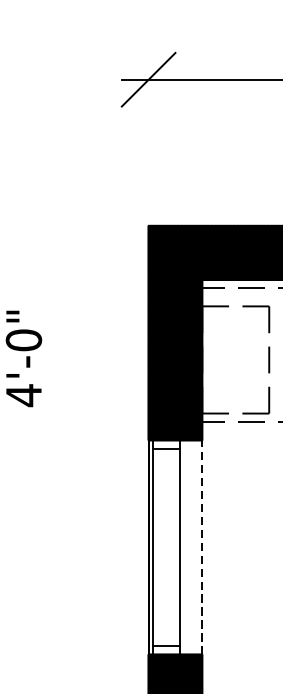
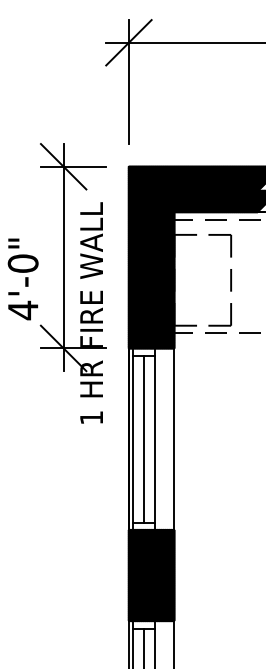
line: (148, 126) -> (128, 82), added
part: (72, 363) -> (64, 283), added
line: (167, 546) -> (144, 438), added
line: (202, 547) -> (174, 439), dashed -> solid

